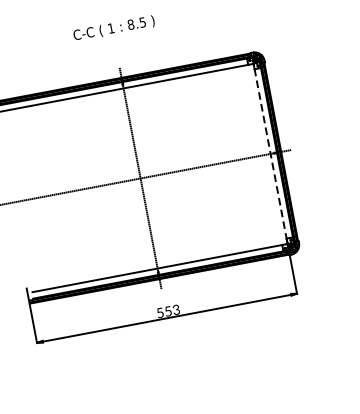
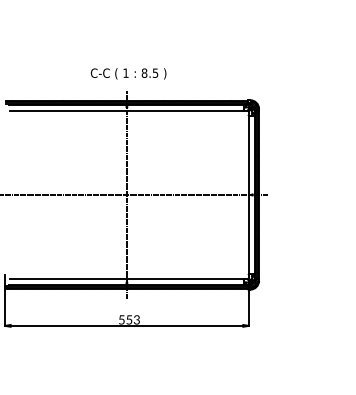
text: (113, 28) -> (128, 73), moved
line: (270, 153) -> (248, 194), dashed -> solid

